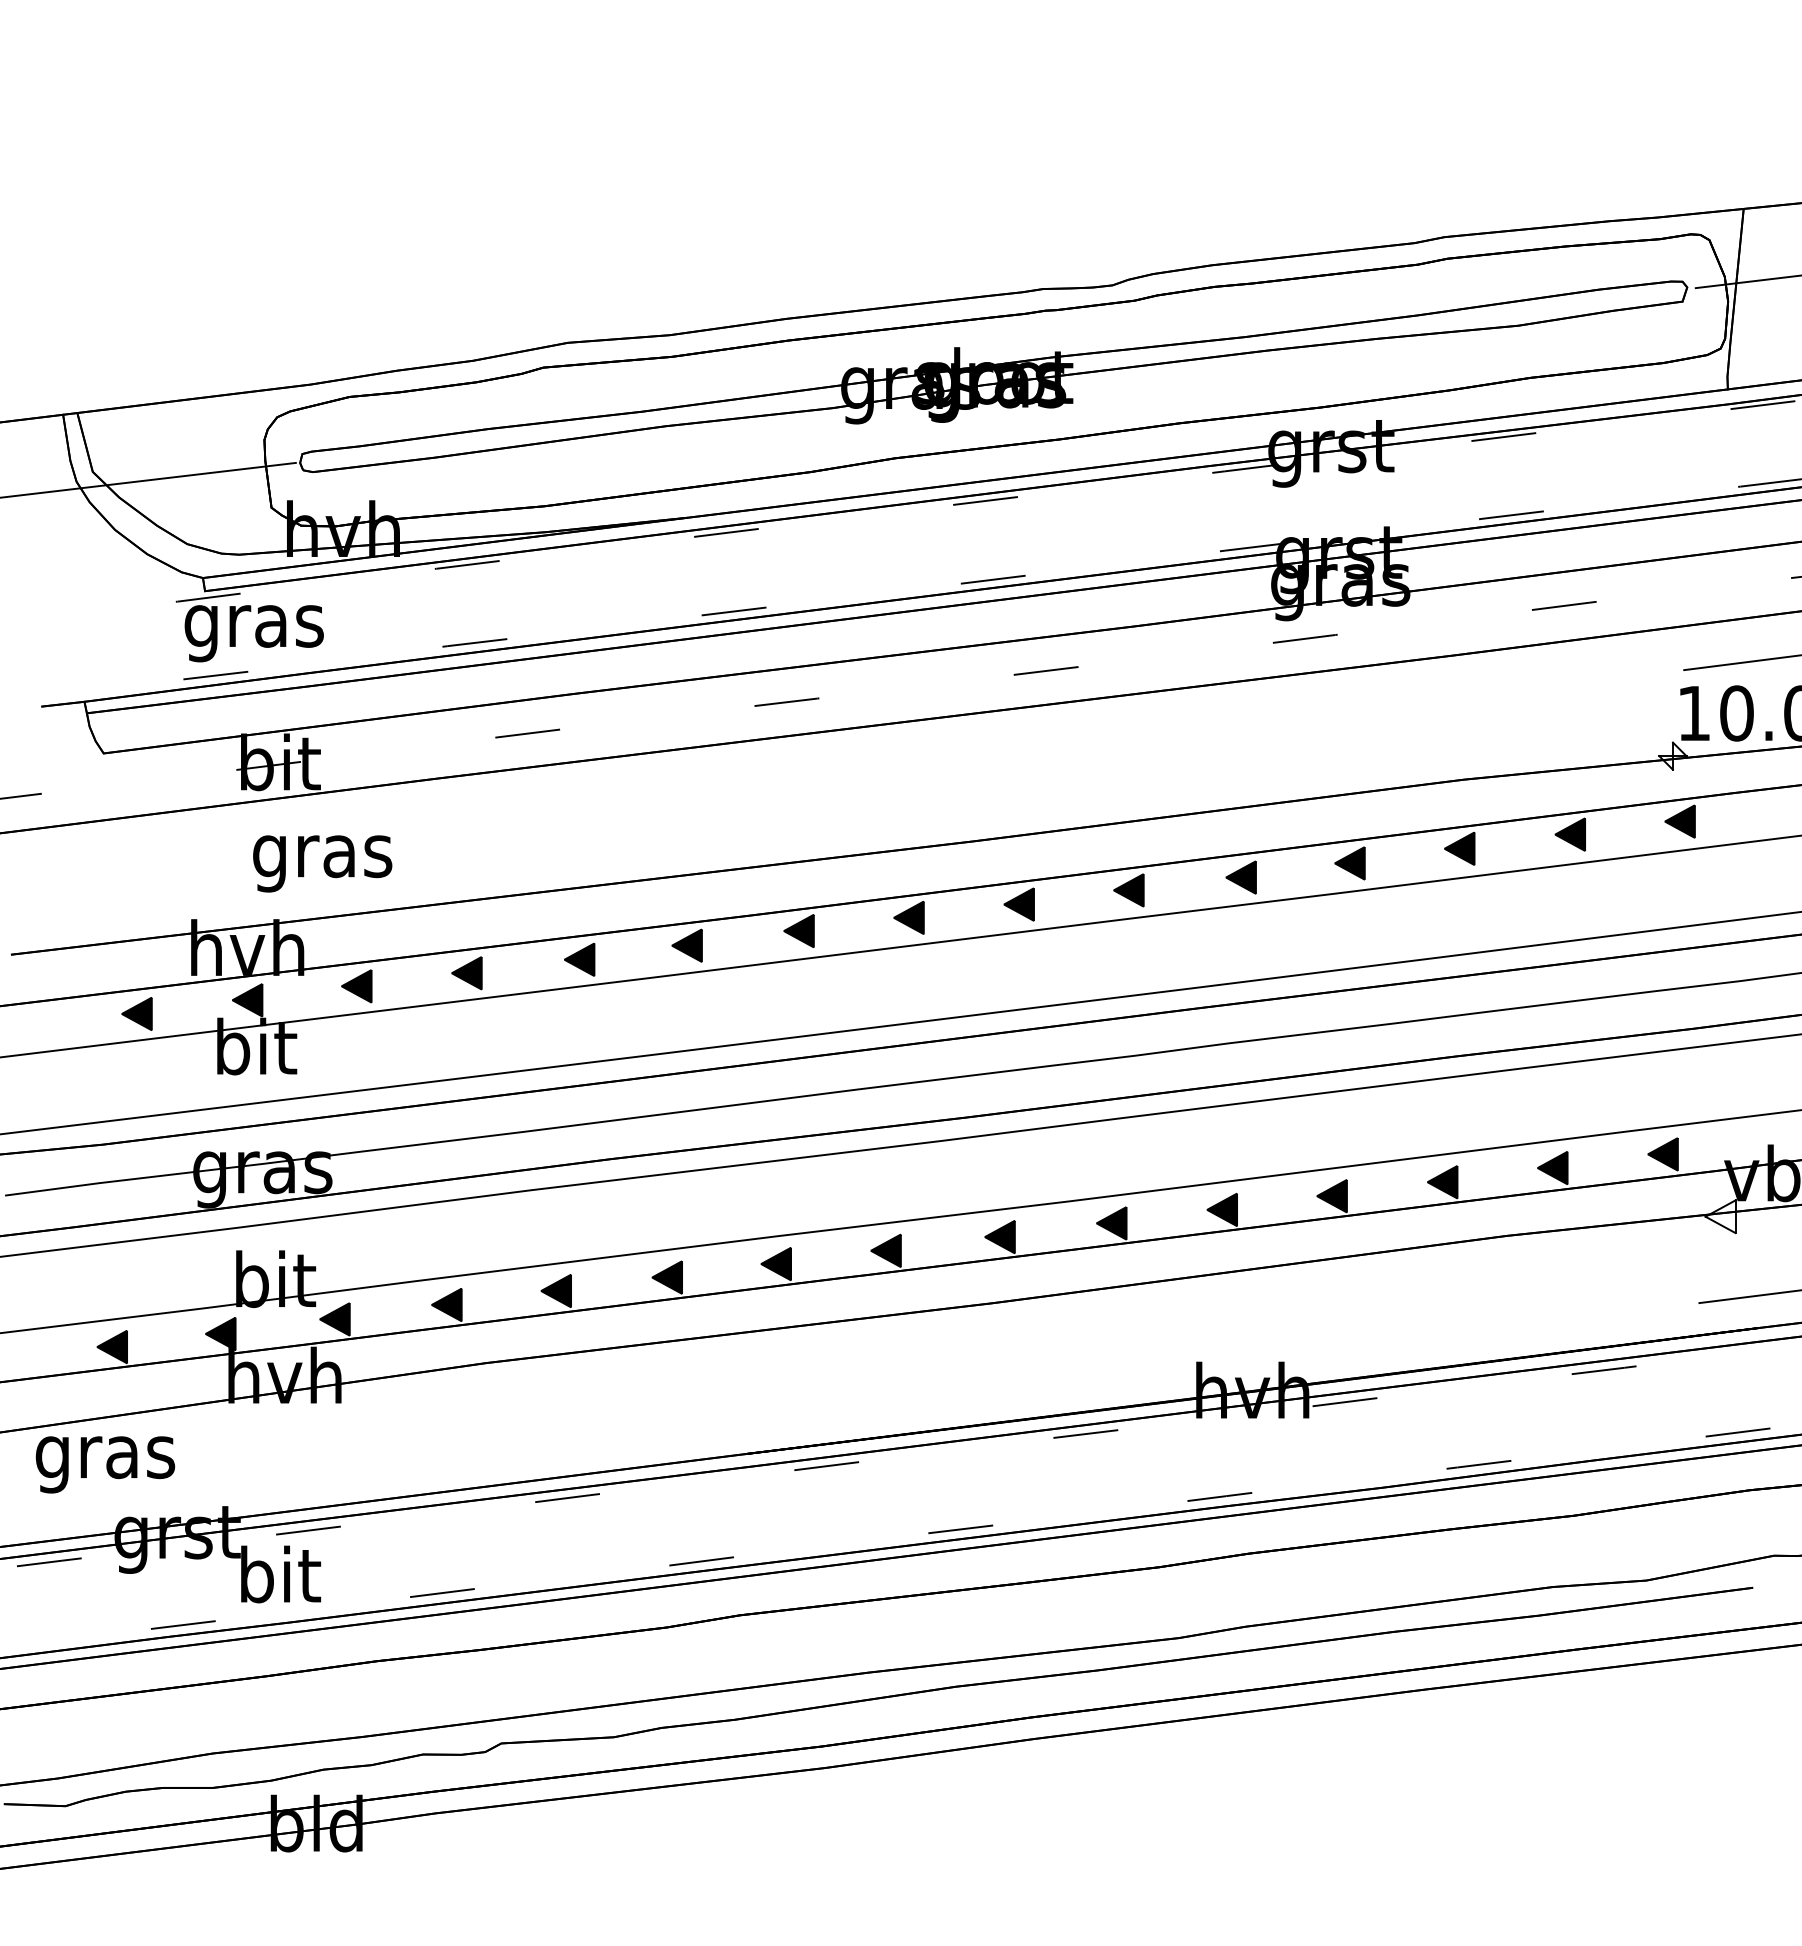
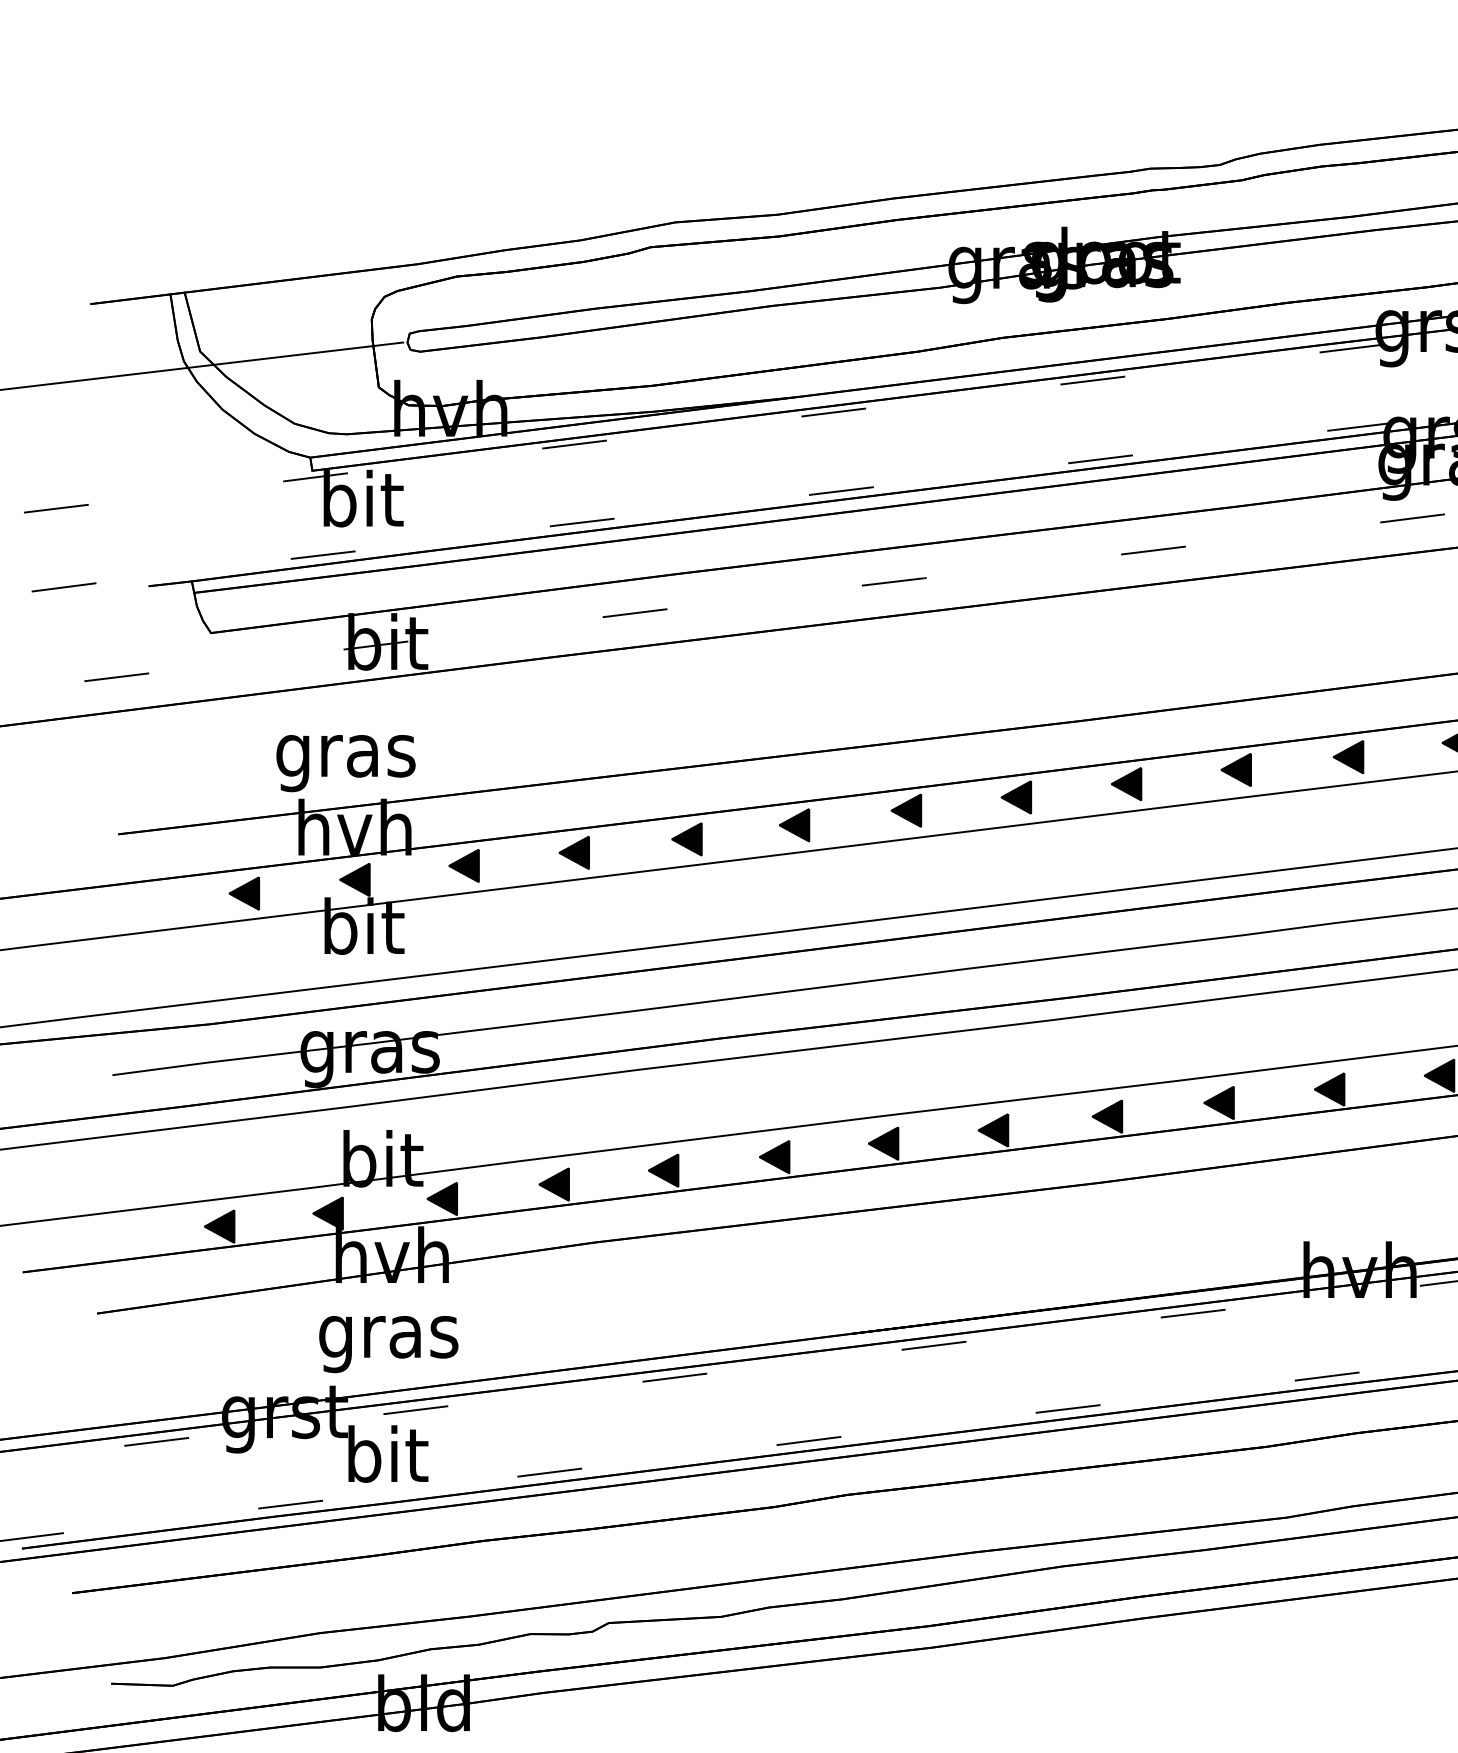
text: (253, 626) -> (360, 506), gras -> bit
text: (322, 863) -> (345, 763), moved
text: (105, 1464) -> (388, 1344), moved

